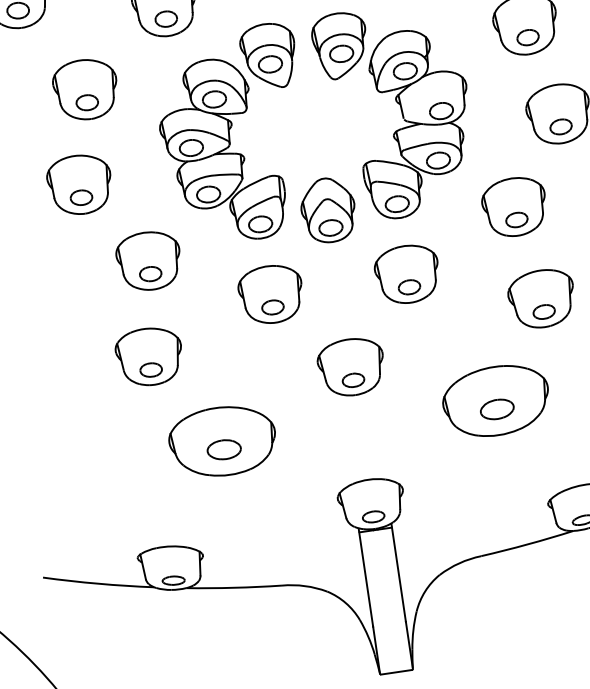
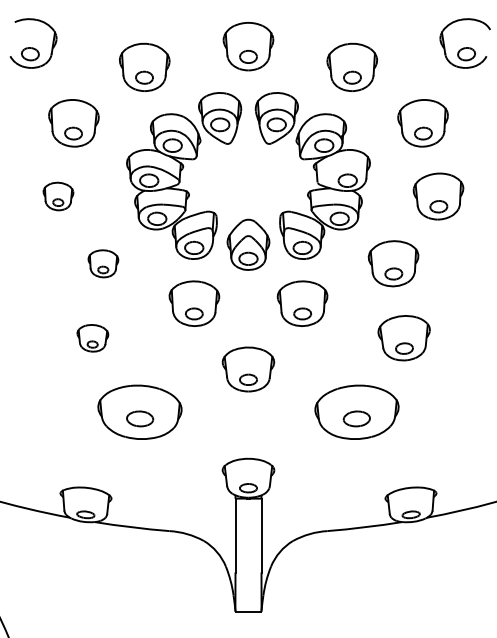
part: (80, 184) -> (58, 196), size x0.6
part: (149, 260) -> (103, 263), size x0.6
part: (149, 357) -> (92, 338), size x0.6

